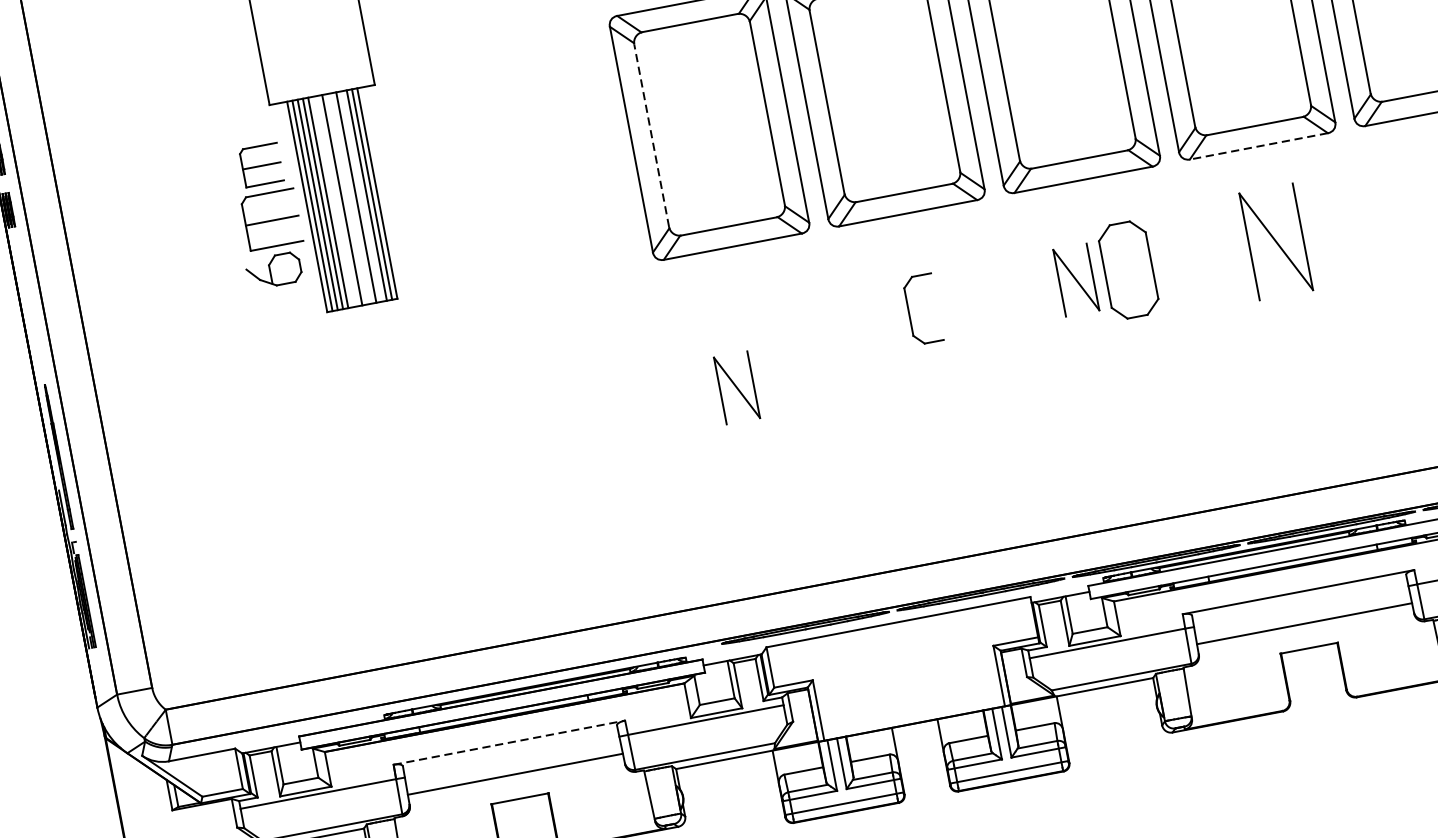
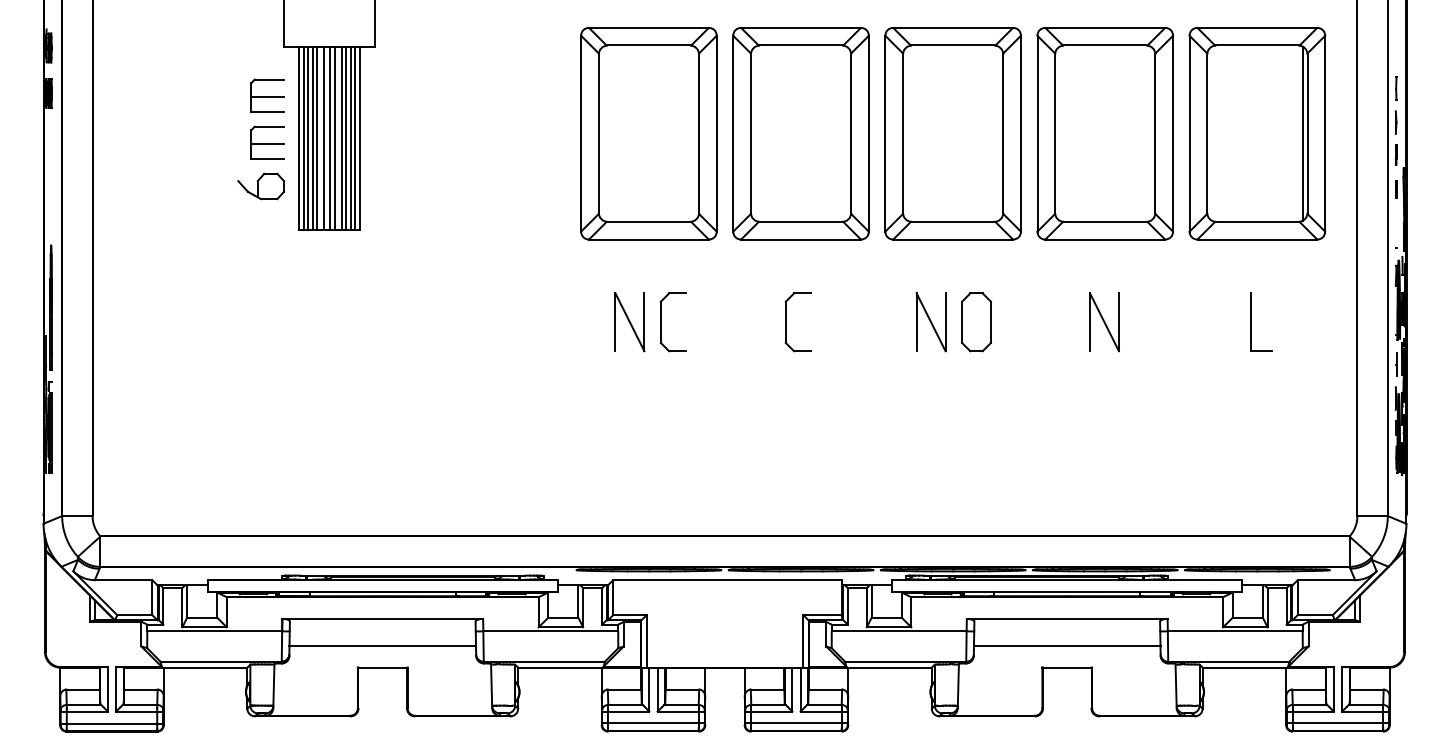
line: (651, 135) -> (598, 133), dashed -> solid
line: (1259, 146) -> (1105, 239), dashed -> solid
line: (361, 196) -> (346, 138), added
line: (349, 199) -> (335, 138), added
line: (335, 201) -> (323, 138), added
part: (271, 218) -> (267, 142), size x0.71
part: (1276, 242) -> (1104, 322), size x0.62
part: (1128, 270) -> (976, 322), size x0.71
part: (765, 339) -> (661, 322), added
part: (736, 388) -> (629, 322), moved
line: (510, 742) -> (383, 618), dashed -> solid

